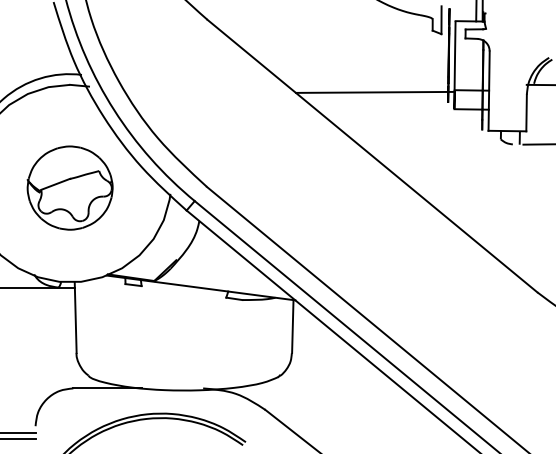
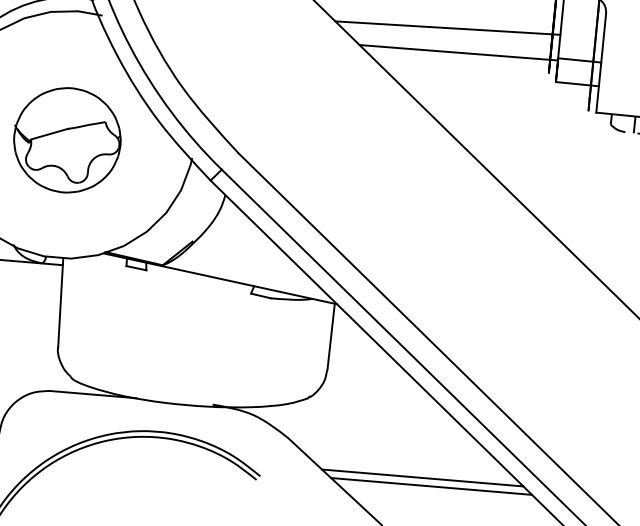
line: (364, 73) -> (447, 27), added
line: (374, 432) -> (422, 477), added
line: (382, 438) -> (431, 486), added

